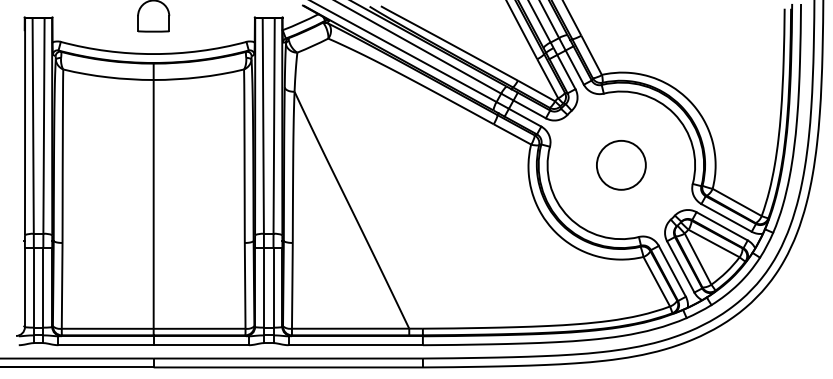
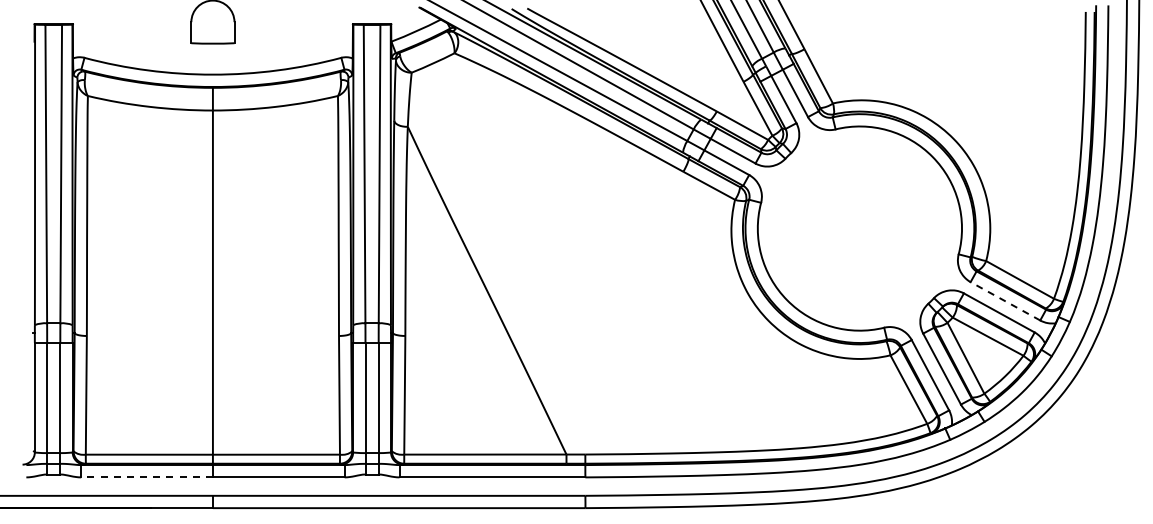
circle: (621, 165) -> (859, 228), removed
line: (726, 218) -> (1005, 301), solid -> dashed
line: (106, 345) -> (147, 477), solid -> dashed

